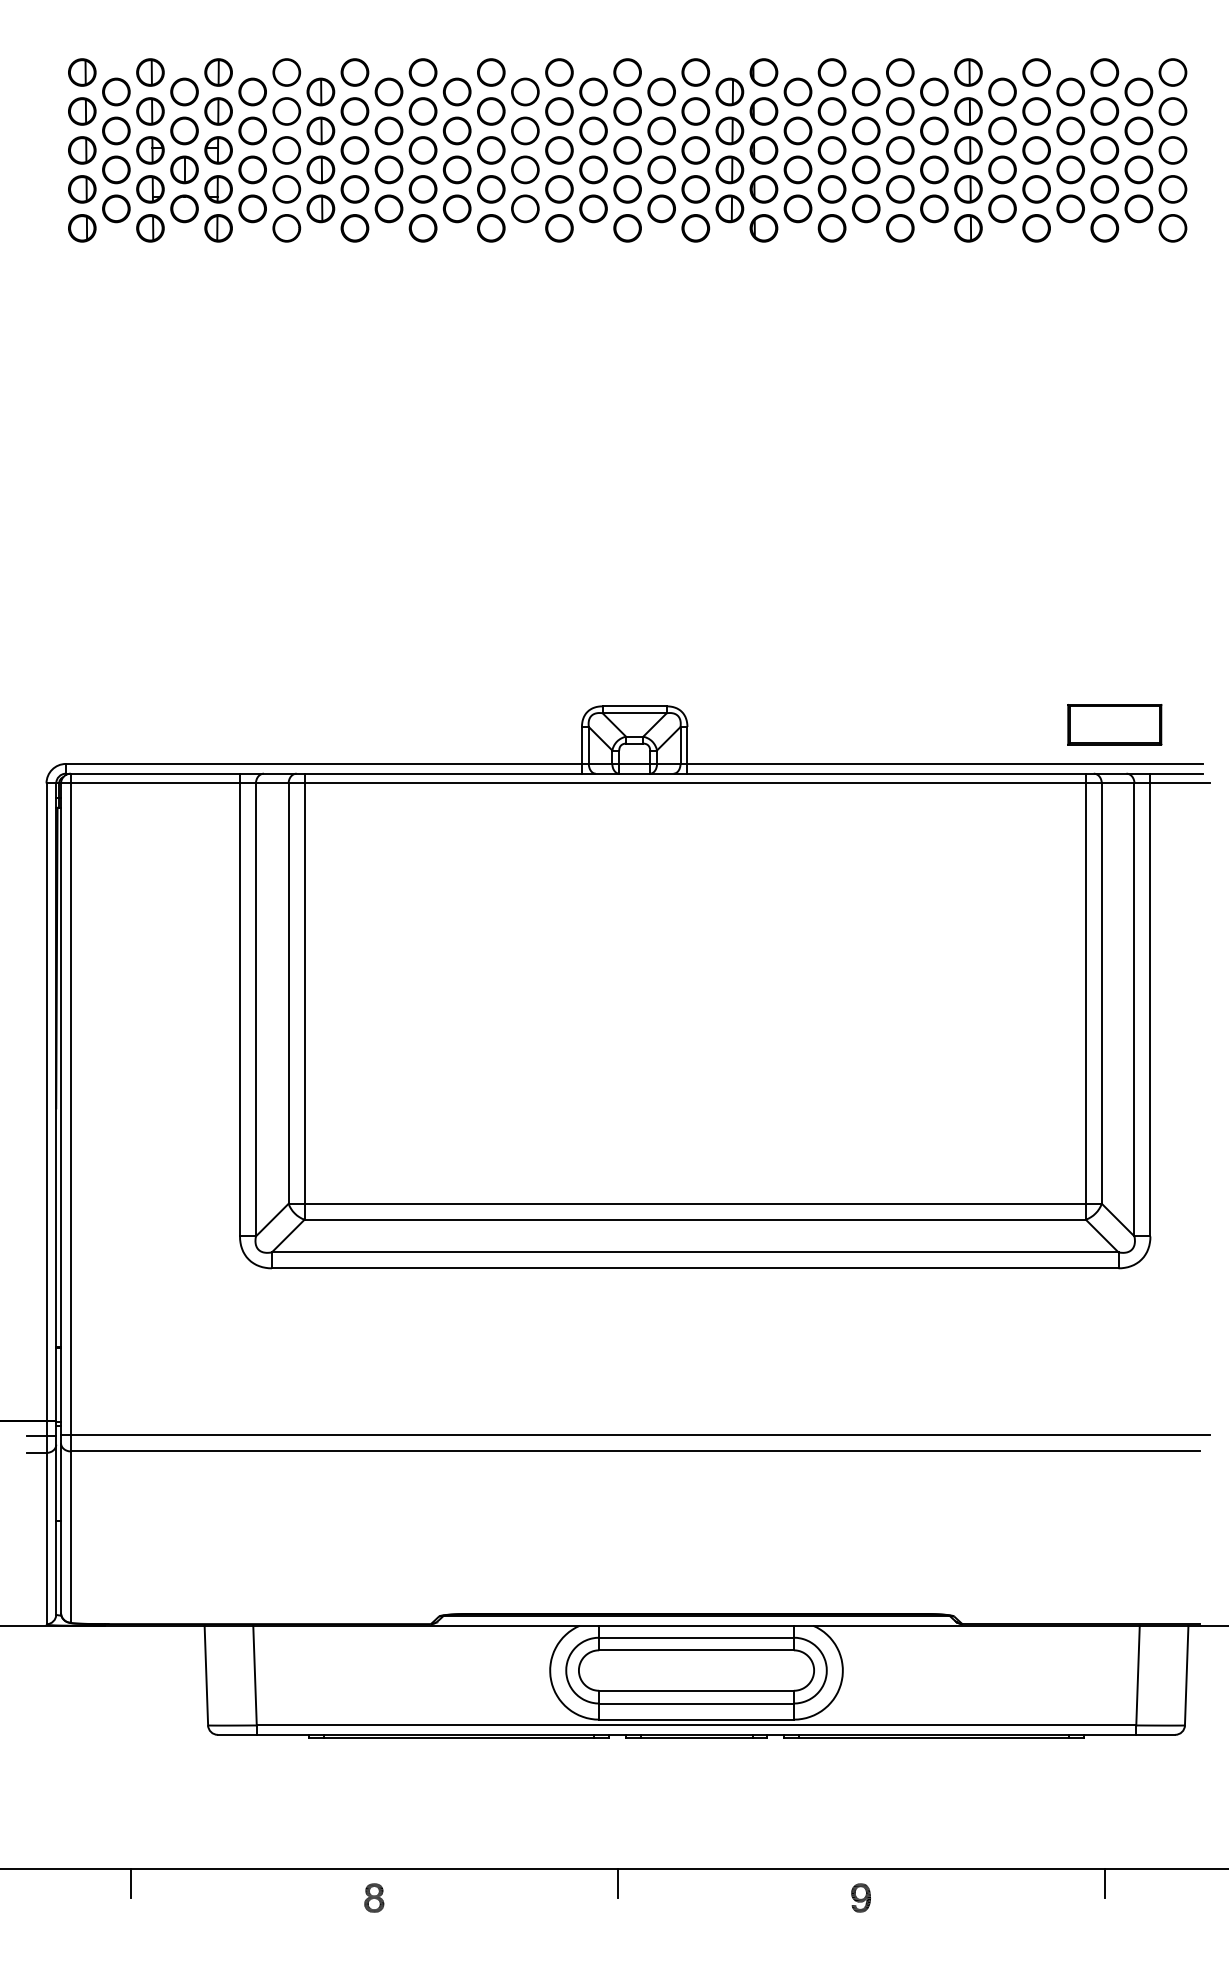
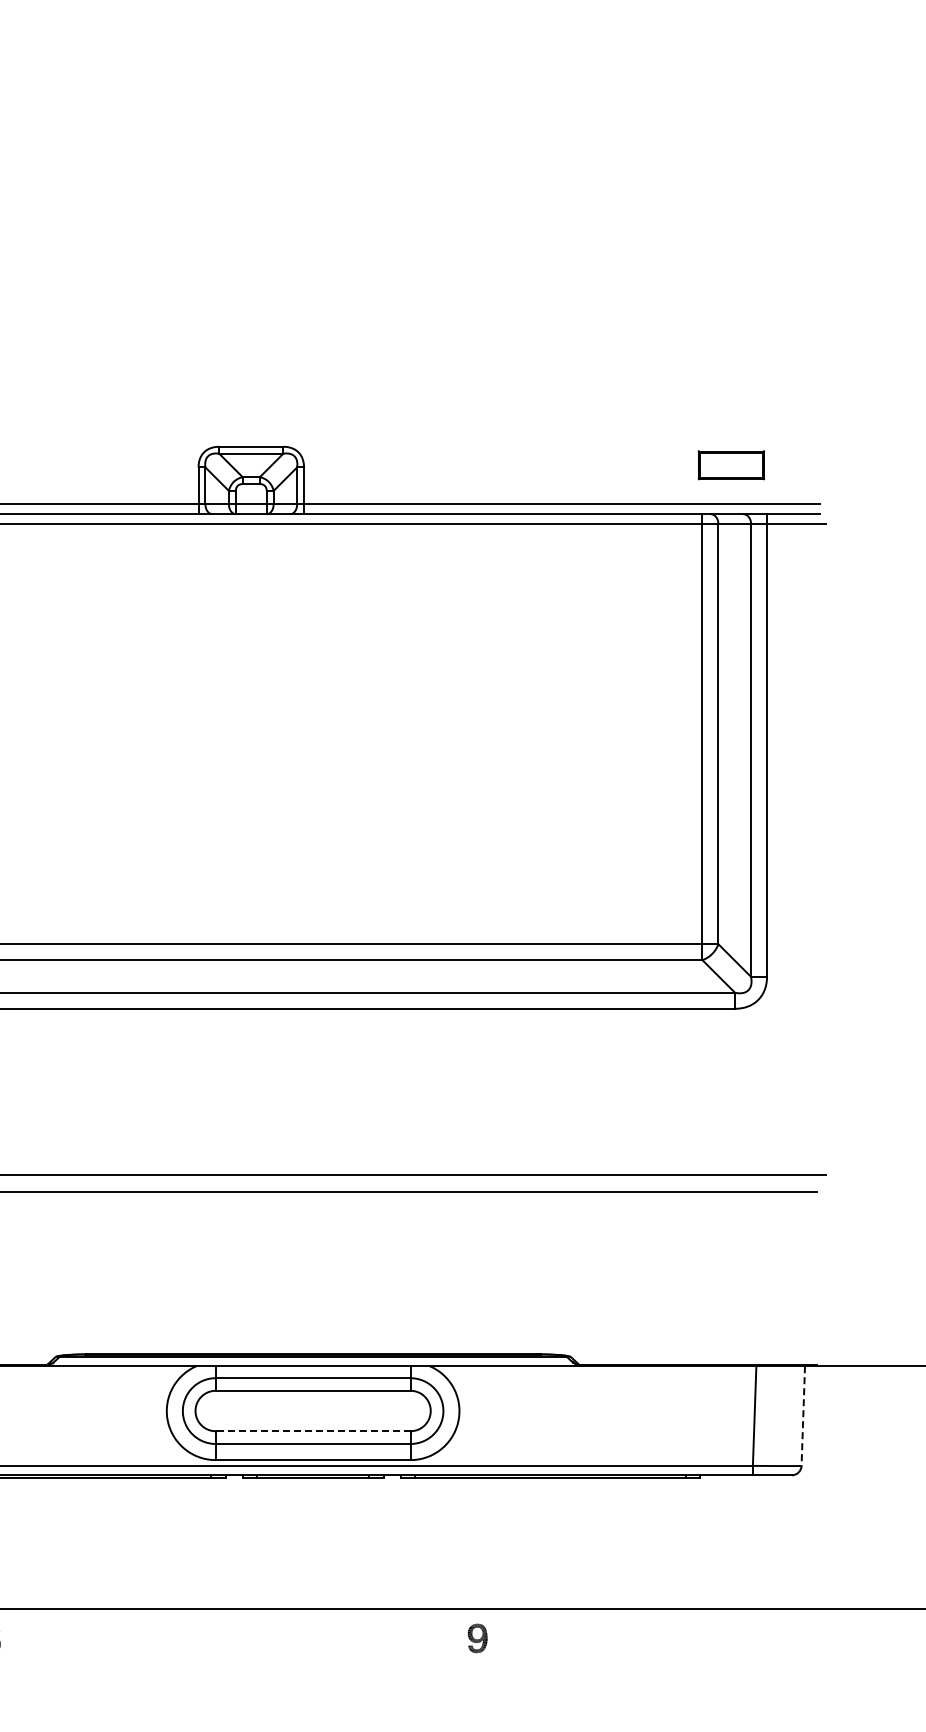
part: (1114, 724) -> (731, 464), size x0.7
line: (1186, 1675) -> (803, 1415), solid -> dashed
line: (696, 1690) -> (313, 1430), solid -> dashed
line: (617, 1882) -> (234, 1622), removed
line: (1104, 1882) -> (721, 1622), removed

